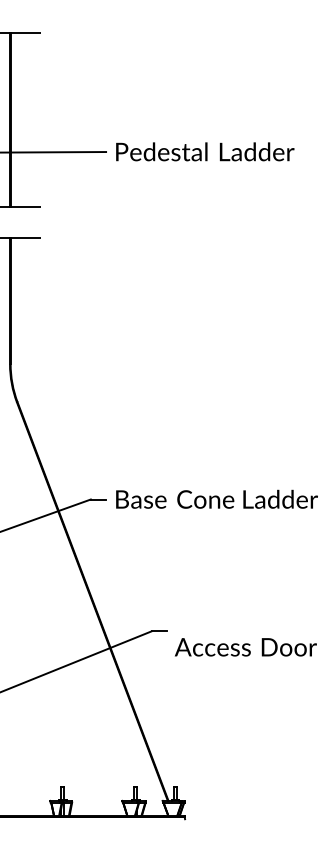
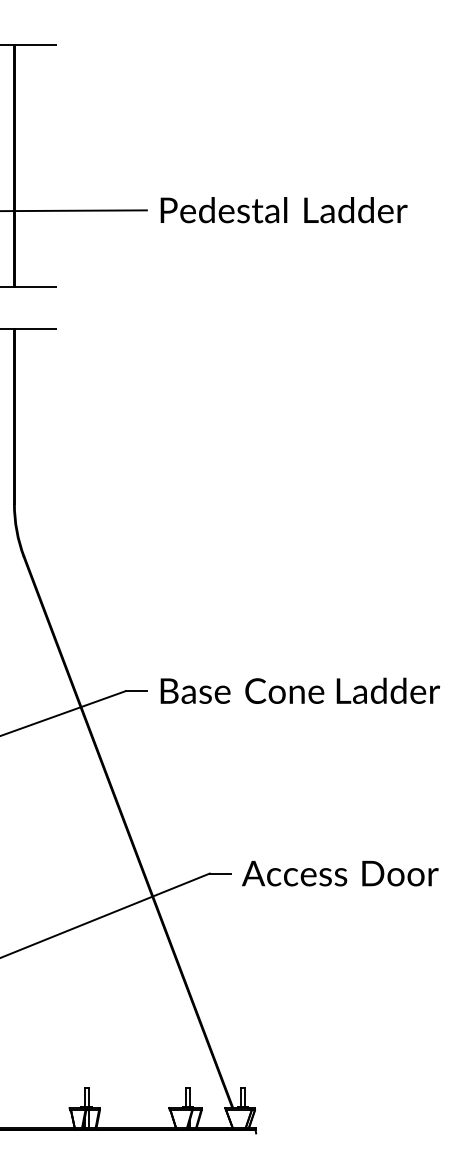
text: (246, 647) -> (340, 873), moved

